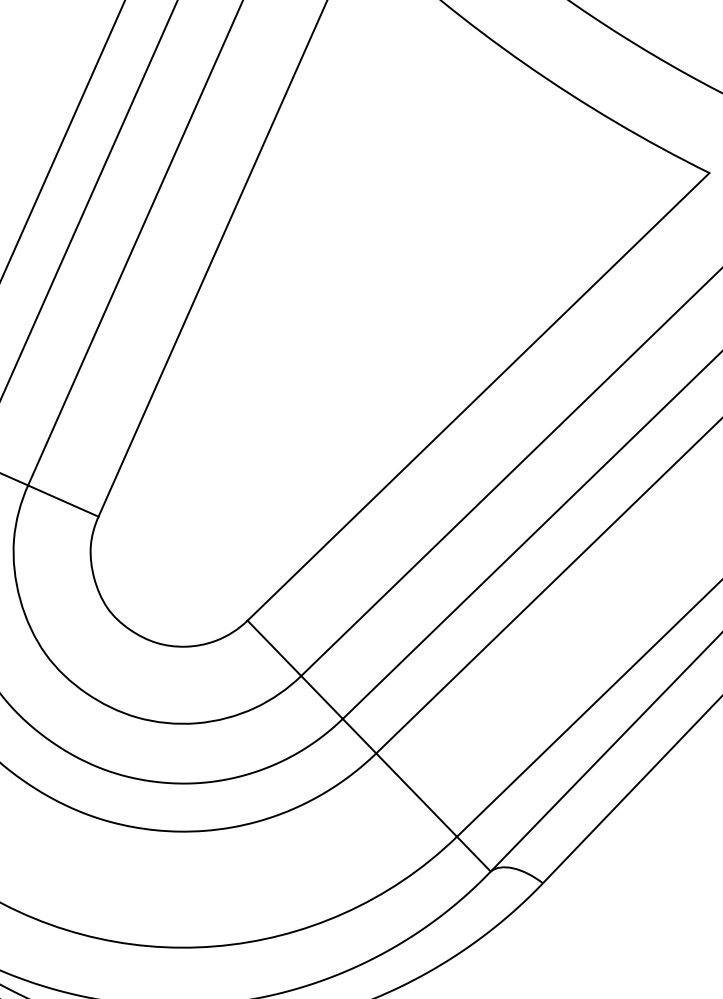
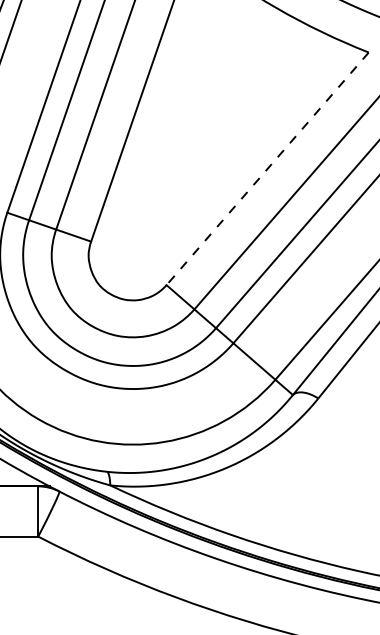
line: (478, 398) -> (267, 169), solid -> dashed

